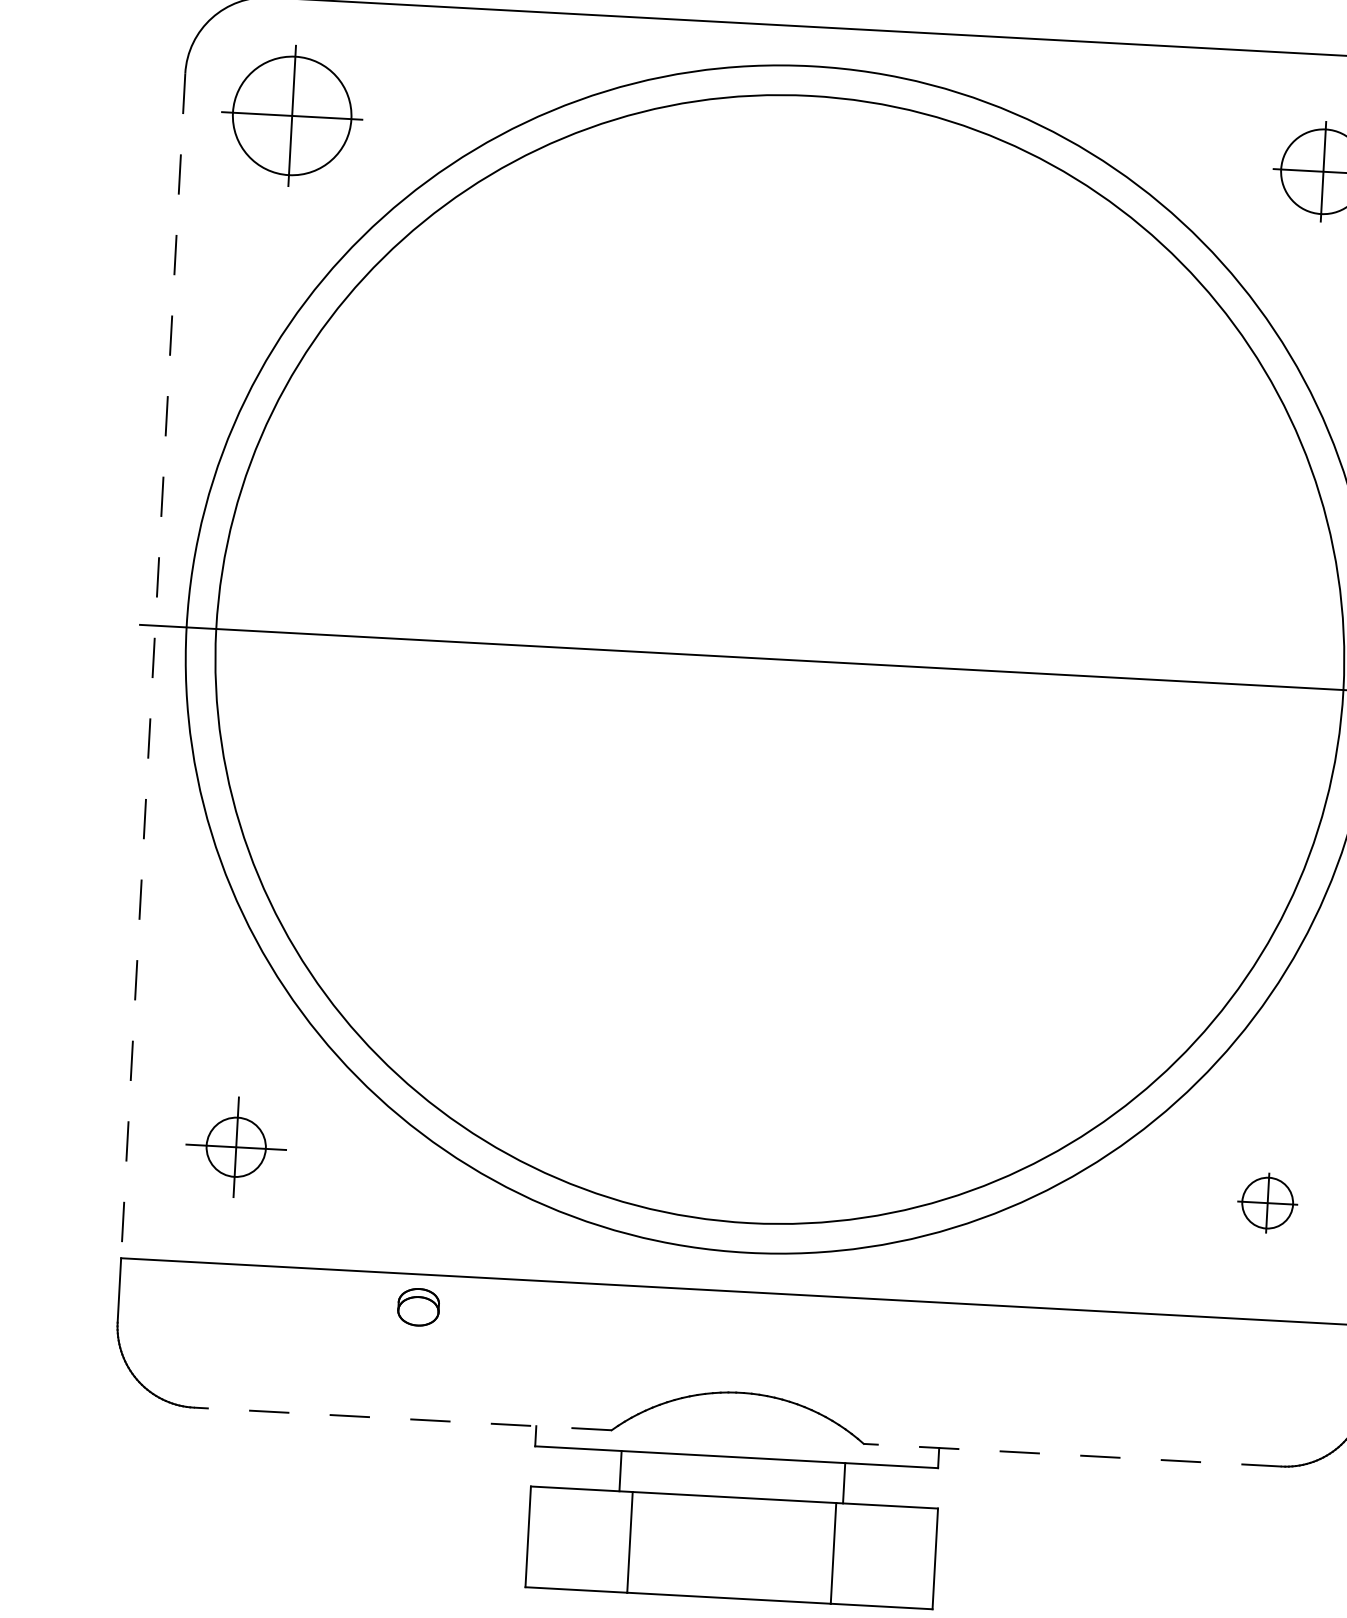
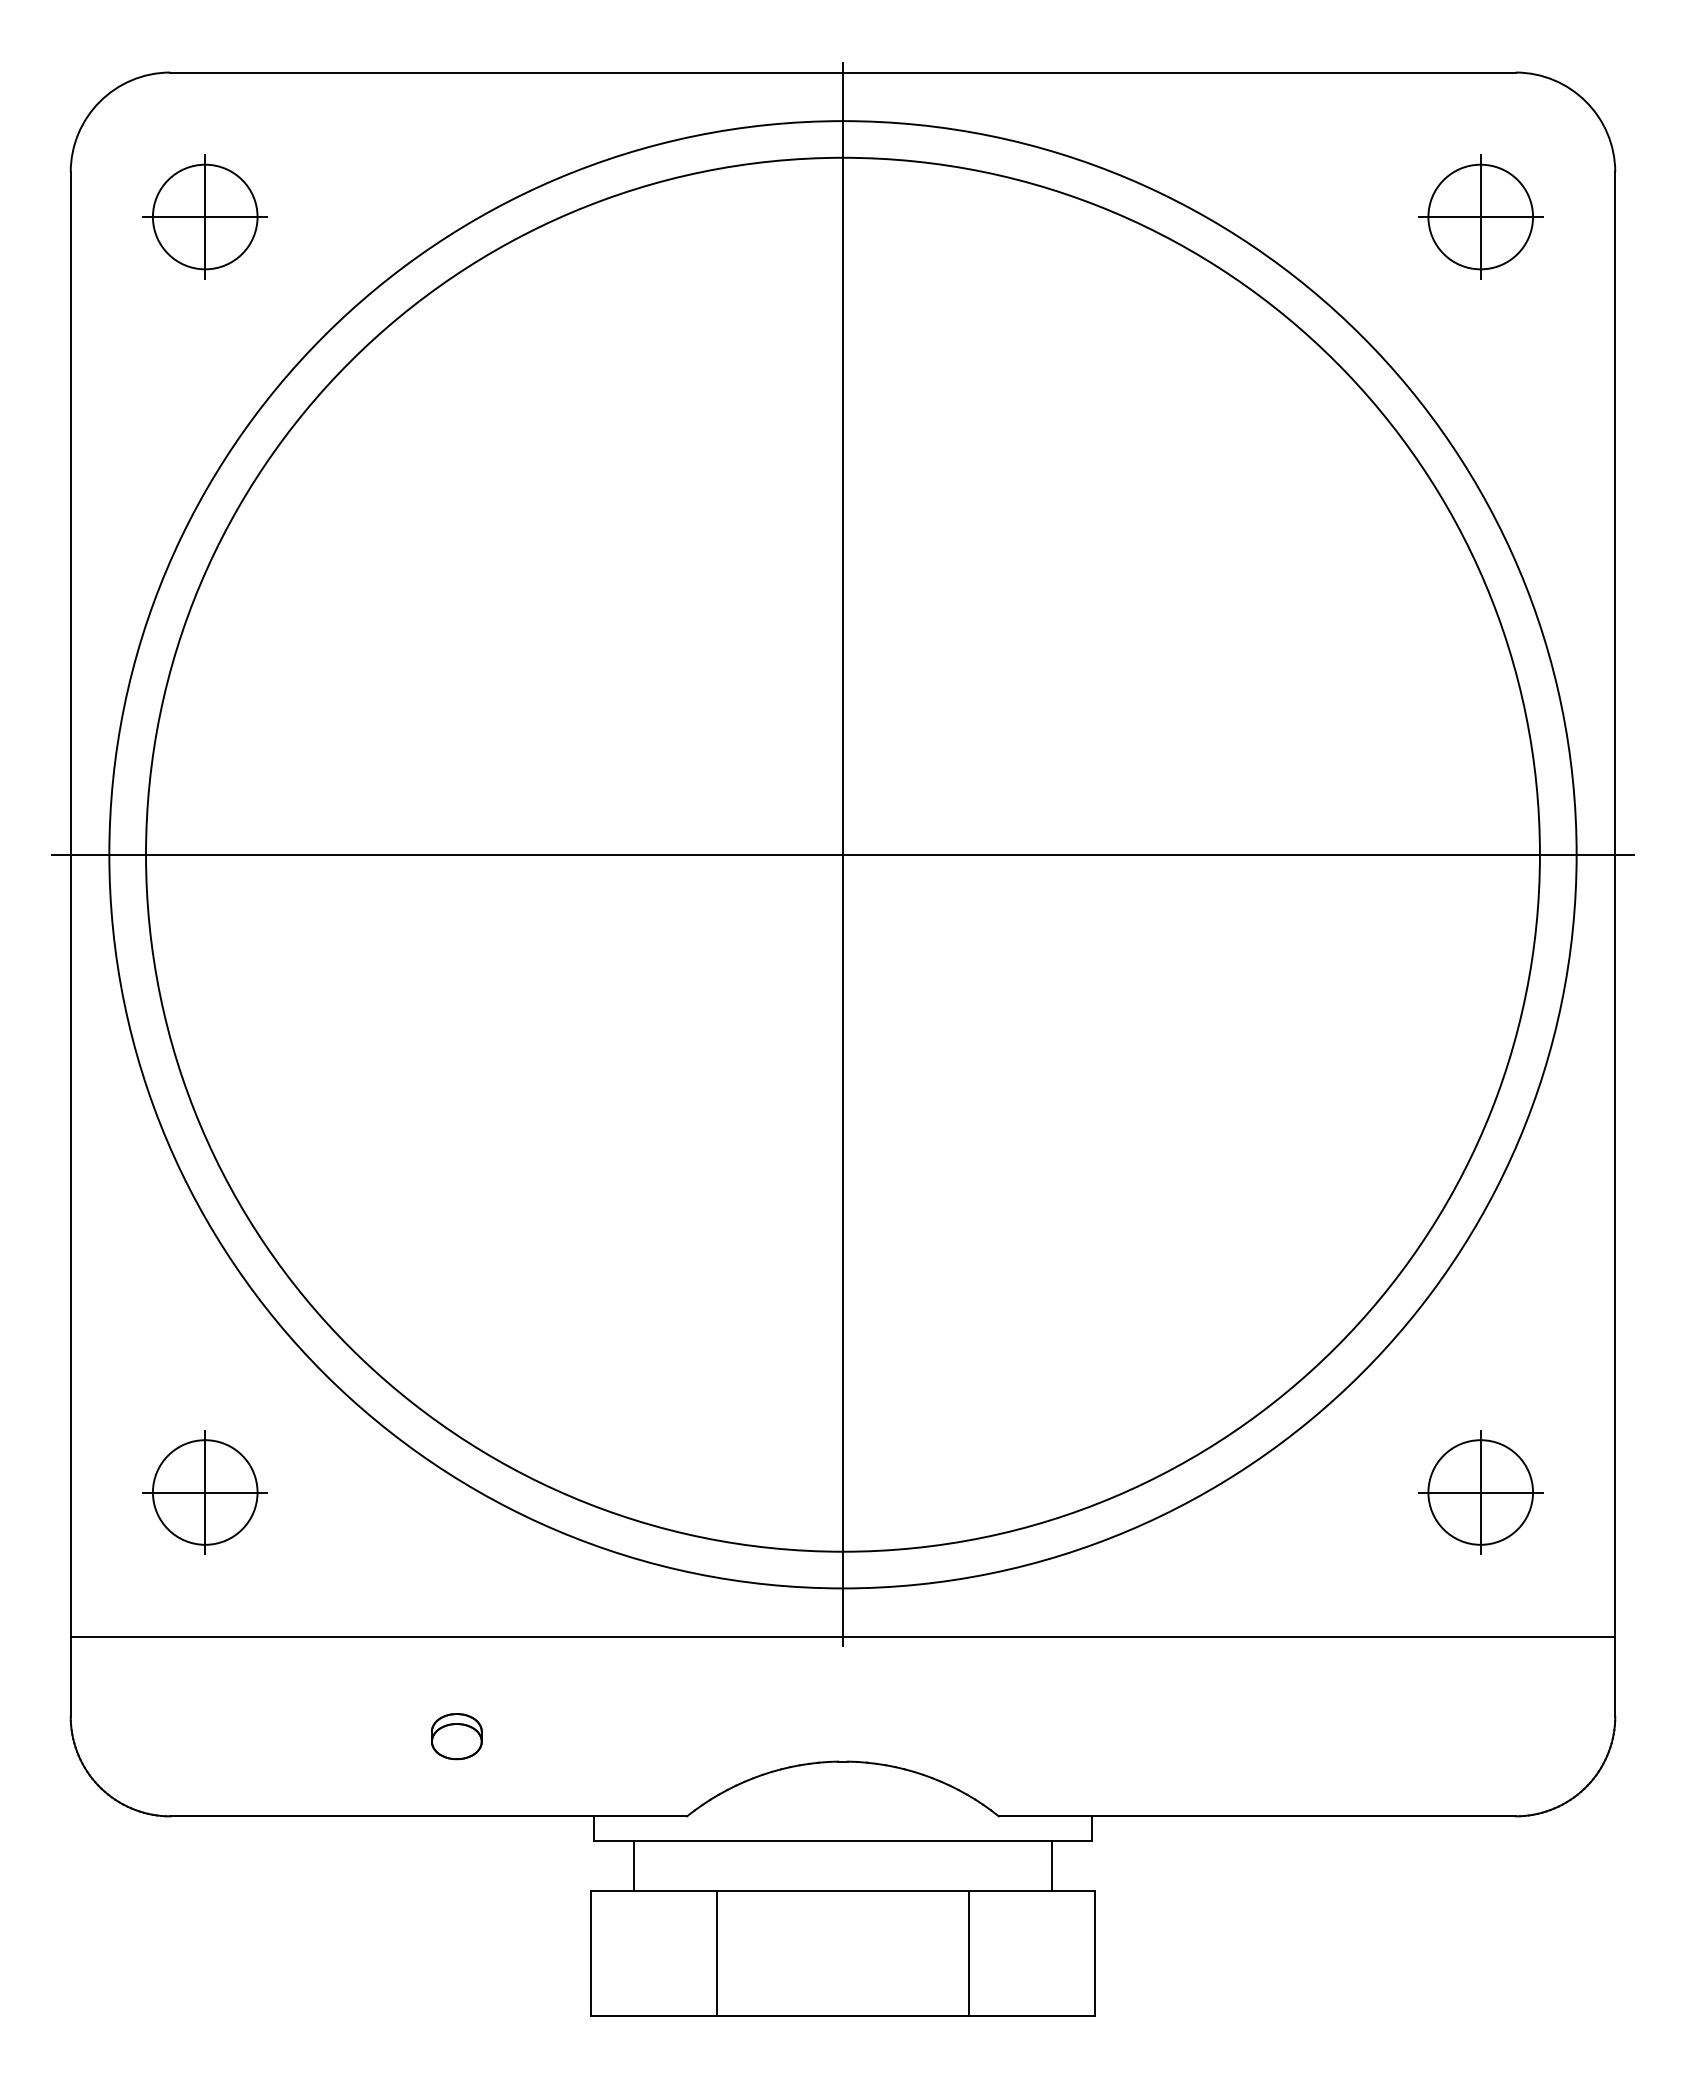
part: (291, 115) -> (204, 216), size x0.71
line: (780, 659) -> (843, 854), added
line: (152, 666) -> (70, 905), dashed -> solid
circle: (235, 1147) -> (204, 1492), size x1.43
part: (1267, 1203) -> (1480, 1492), size x1.67
part: (418, 1307) -> (456, 1736), moved
line: (402, 1419) -> (428, 1816), dashed -> solid
line: (1072, 1455) -> (1256, 1816), dashed -> solid
line: (620, 1471) -> (633, 1866), moved
line: (844, 1483) -> (1052, 1866), moved

